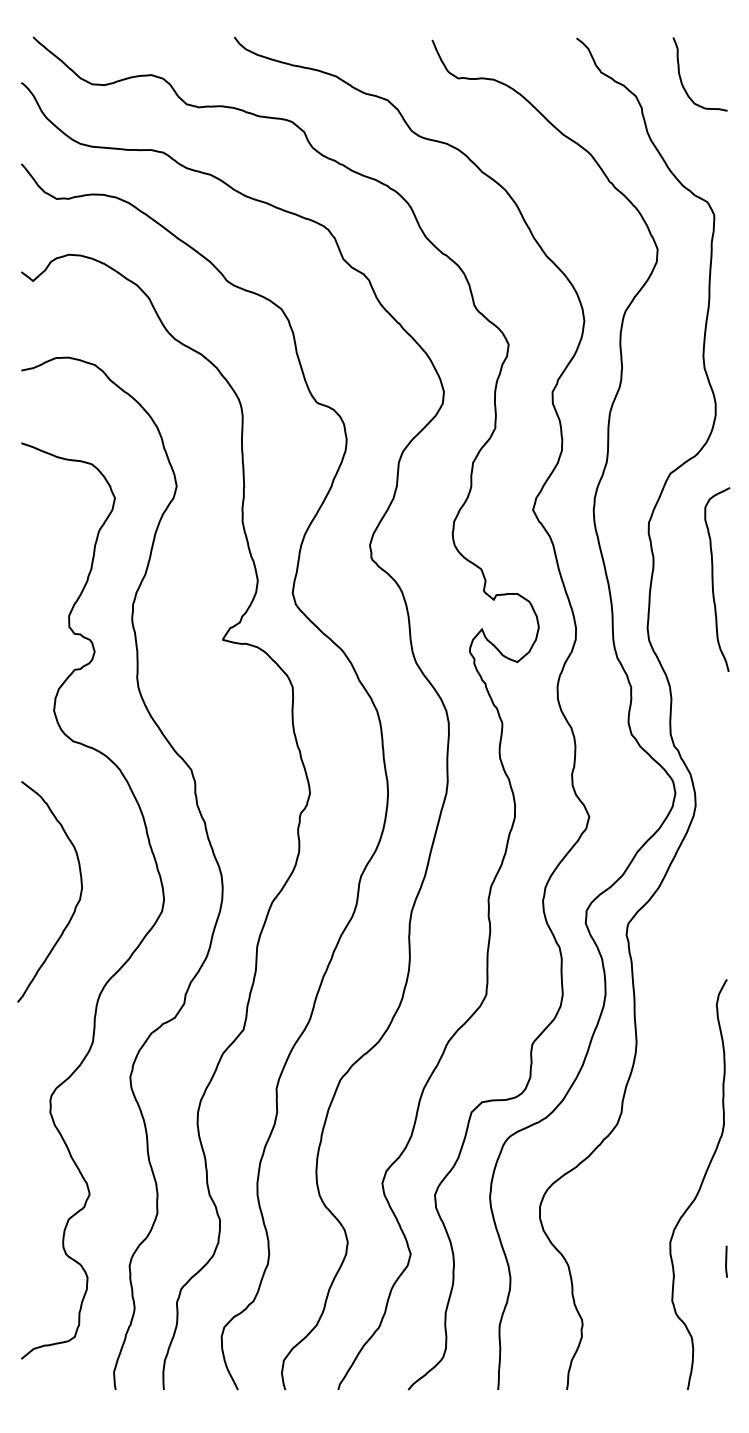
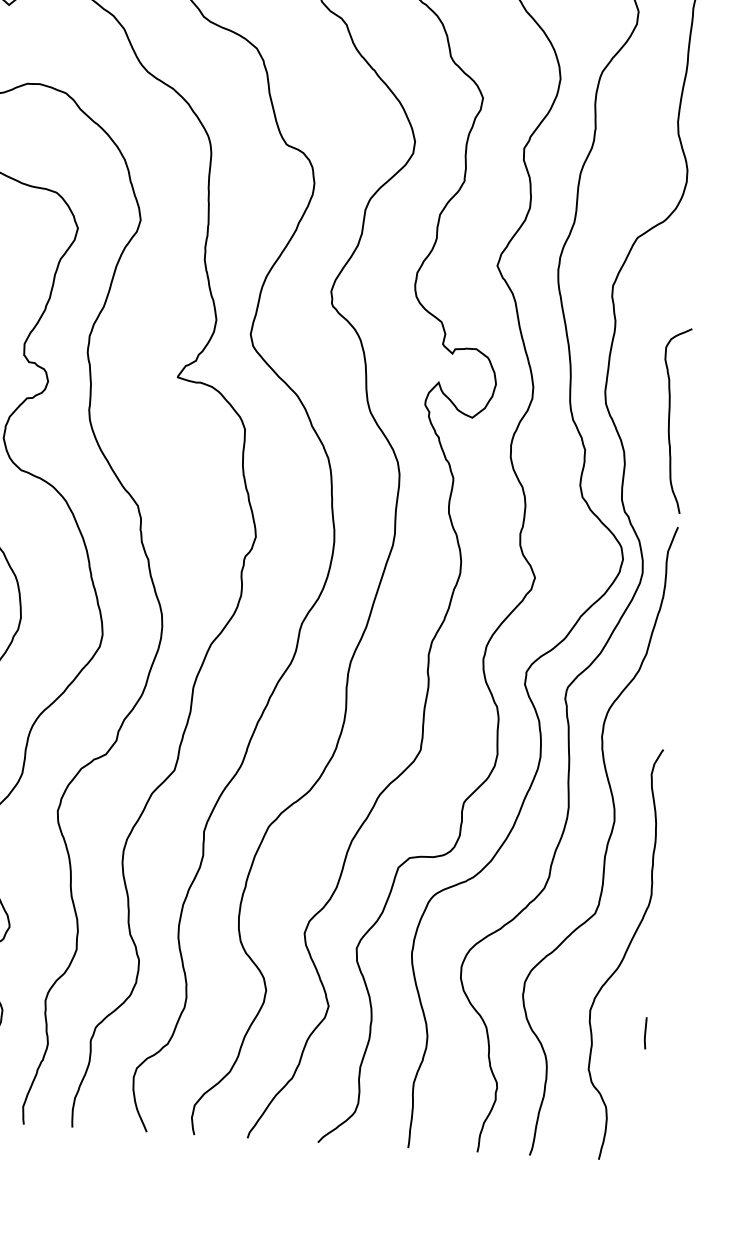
curve: (713, 579) -> (669, 420), moved
curve: (676, 1075) -> (606, 843), added

